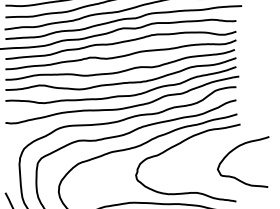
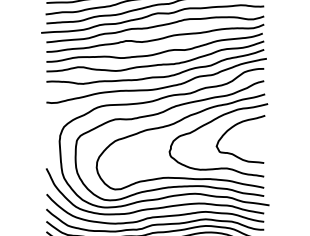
curve: (234, 150) -> (232, 128), moved

